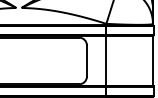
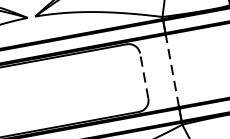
line: (86, 60) -> (143, 75), solid -> dashed
line: (106, 60) -> (172, 70), solid -> dashed

